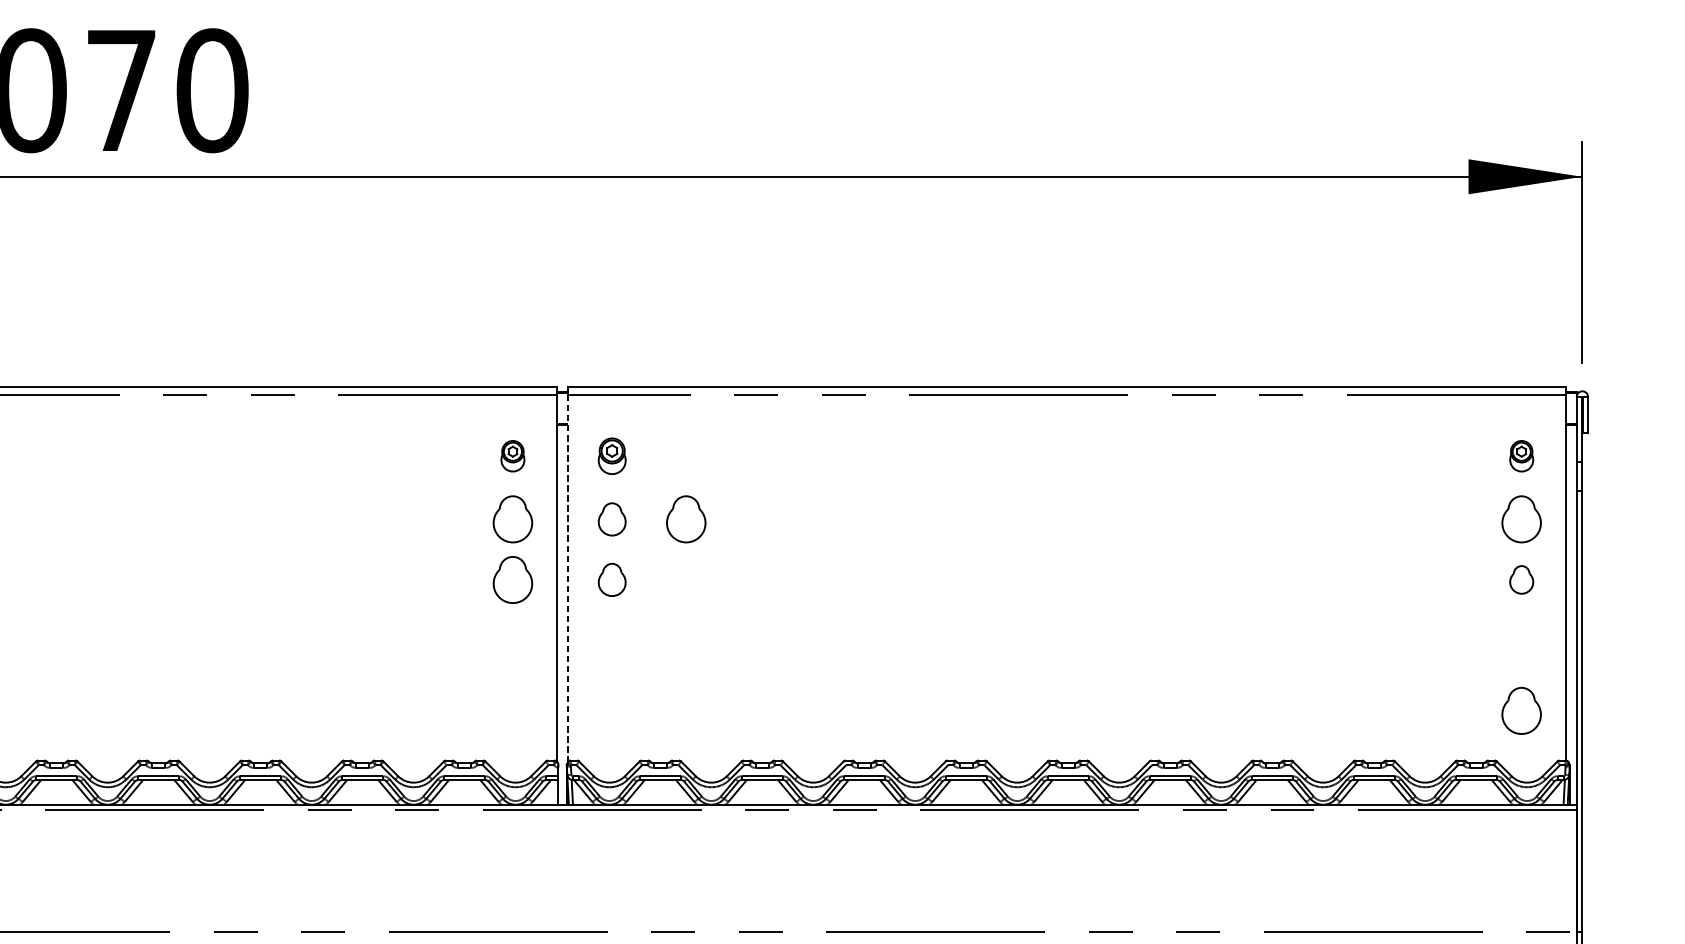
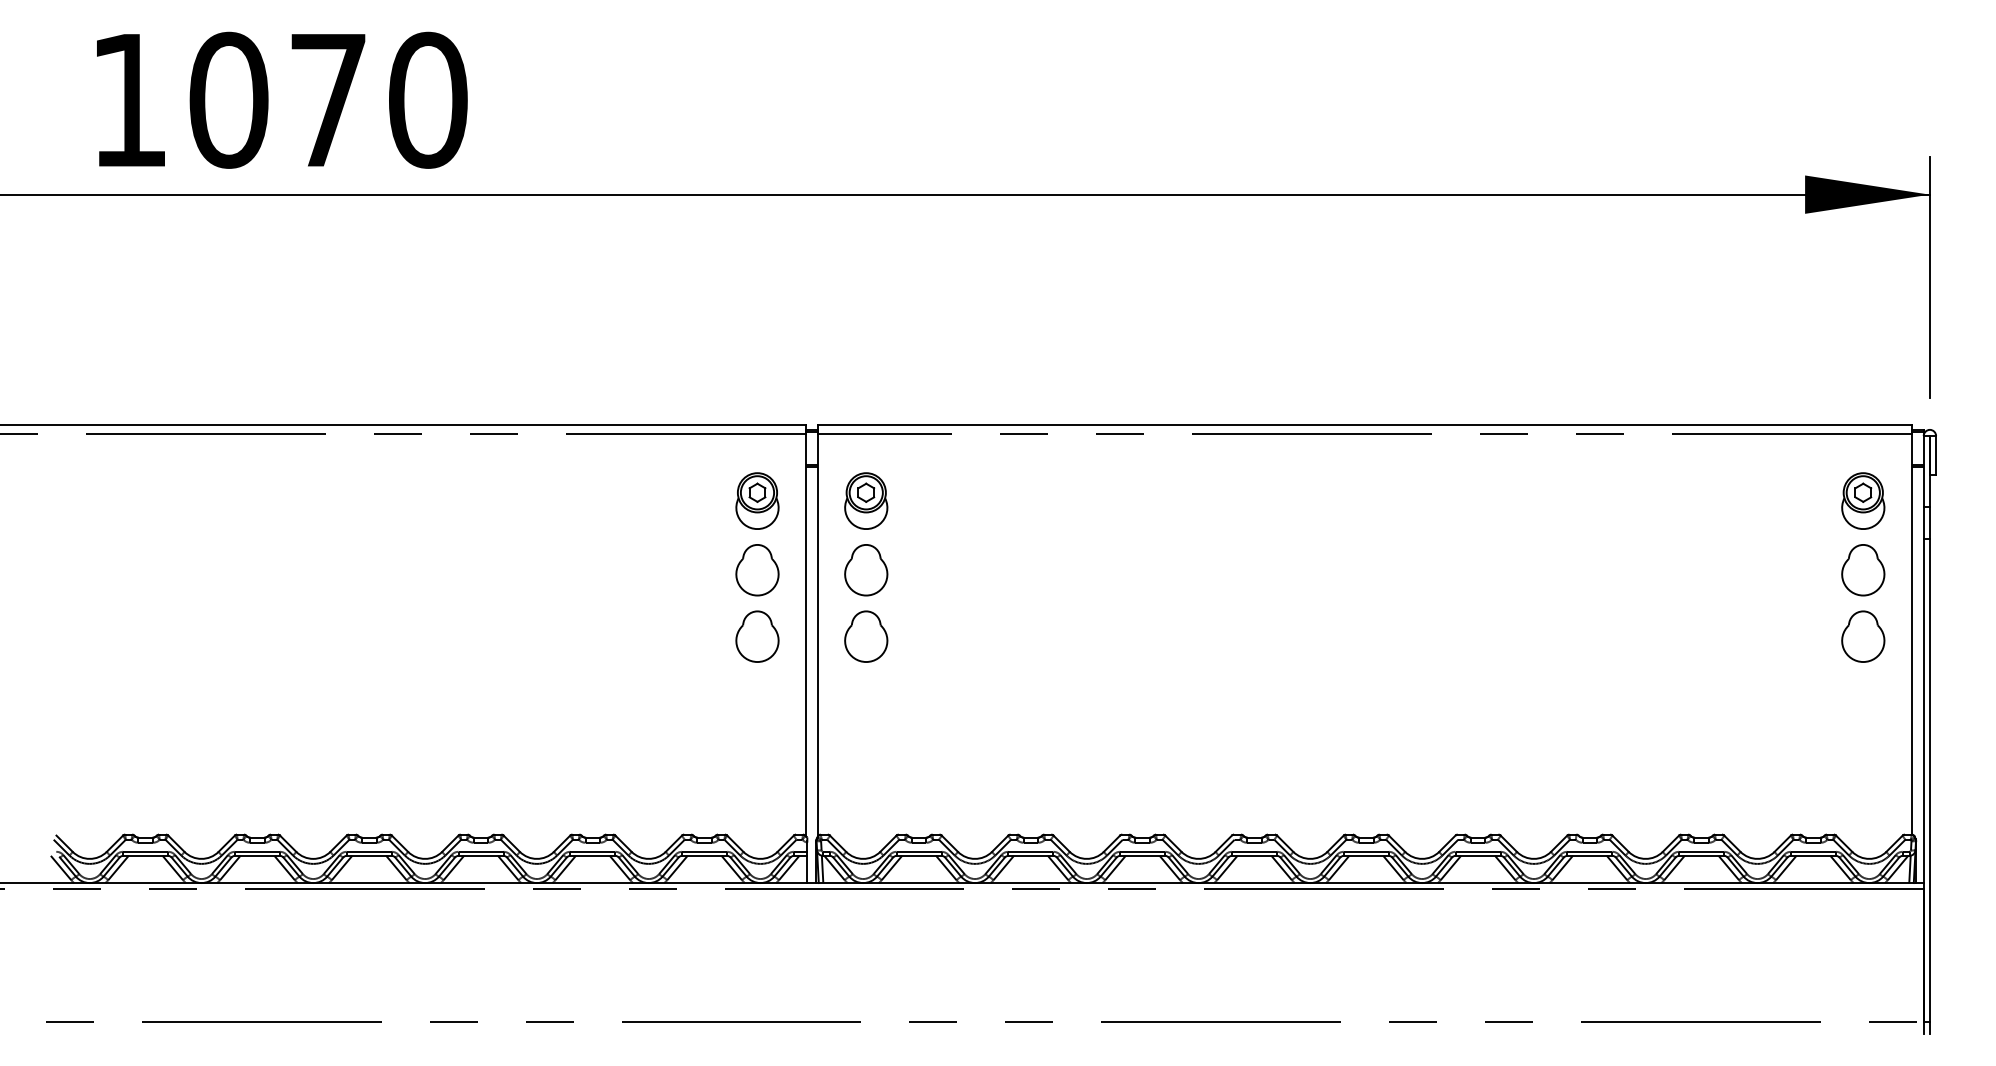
part: (512, 455) -> (757, 500), size x1.67
part: (612, 455) -> (866, 500), size x1.43
part: (1521, 455) -> (1863, 500), size x1.67
part: (612, 519) -> (866, 570), size x1.43
part: (686, 519) -> (947, 570), removed
line: (567, 578) -> (817, 635), dashed -> solid
part: (612, 579) -> (866, 636), size x1.43
part: (1521, 579) -> (1863, 636), size x1.67
part: (1521, 711) -> (1863, 780), removed

